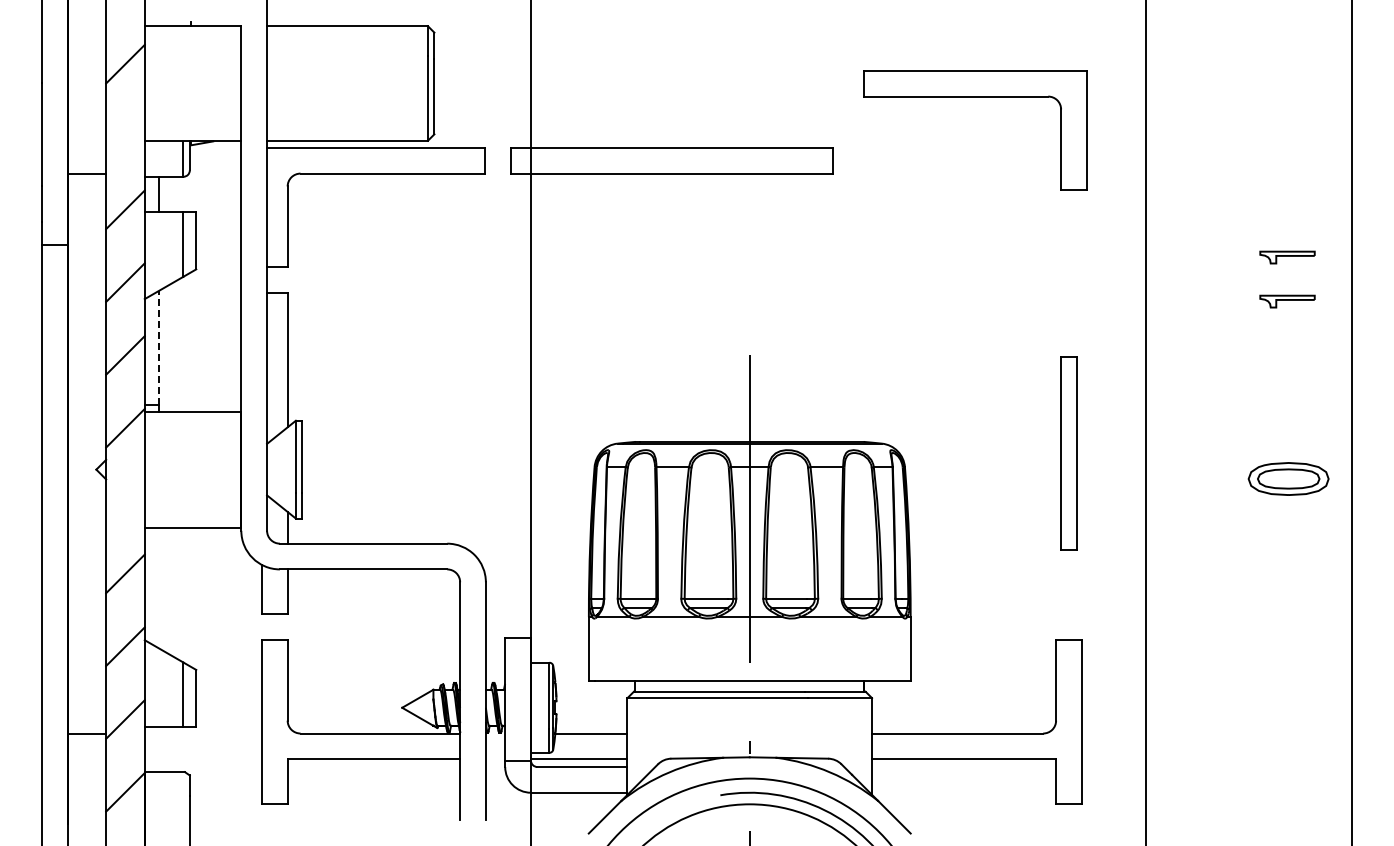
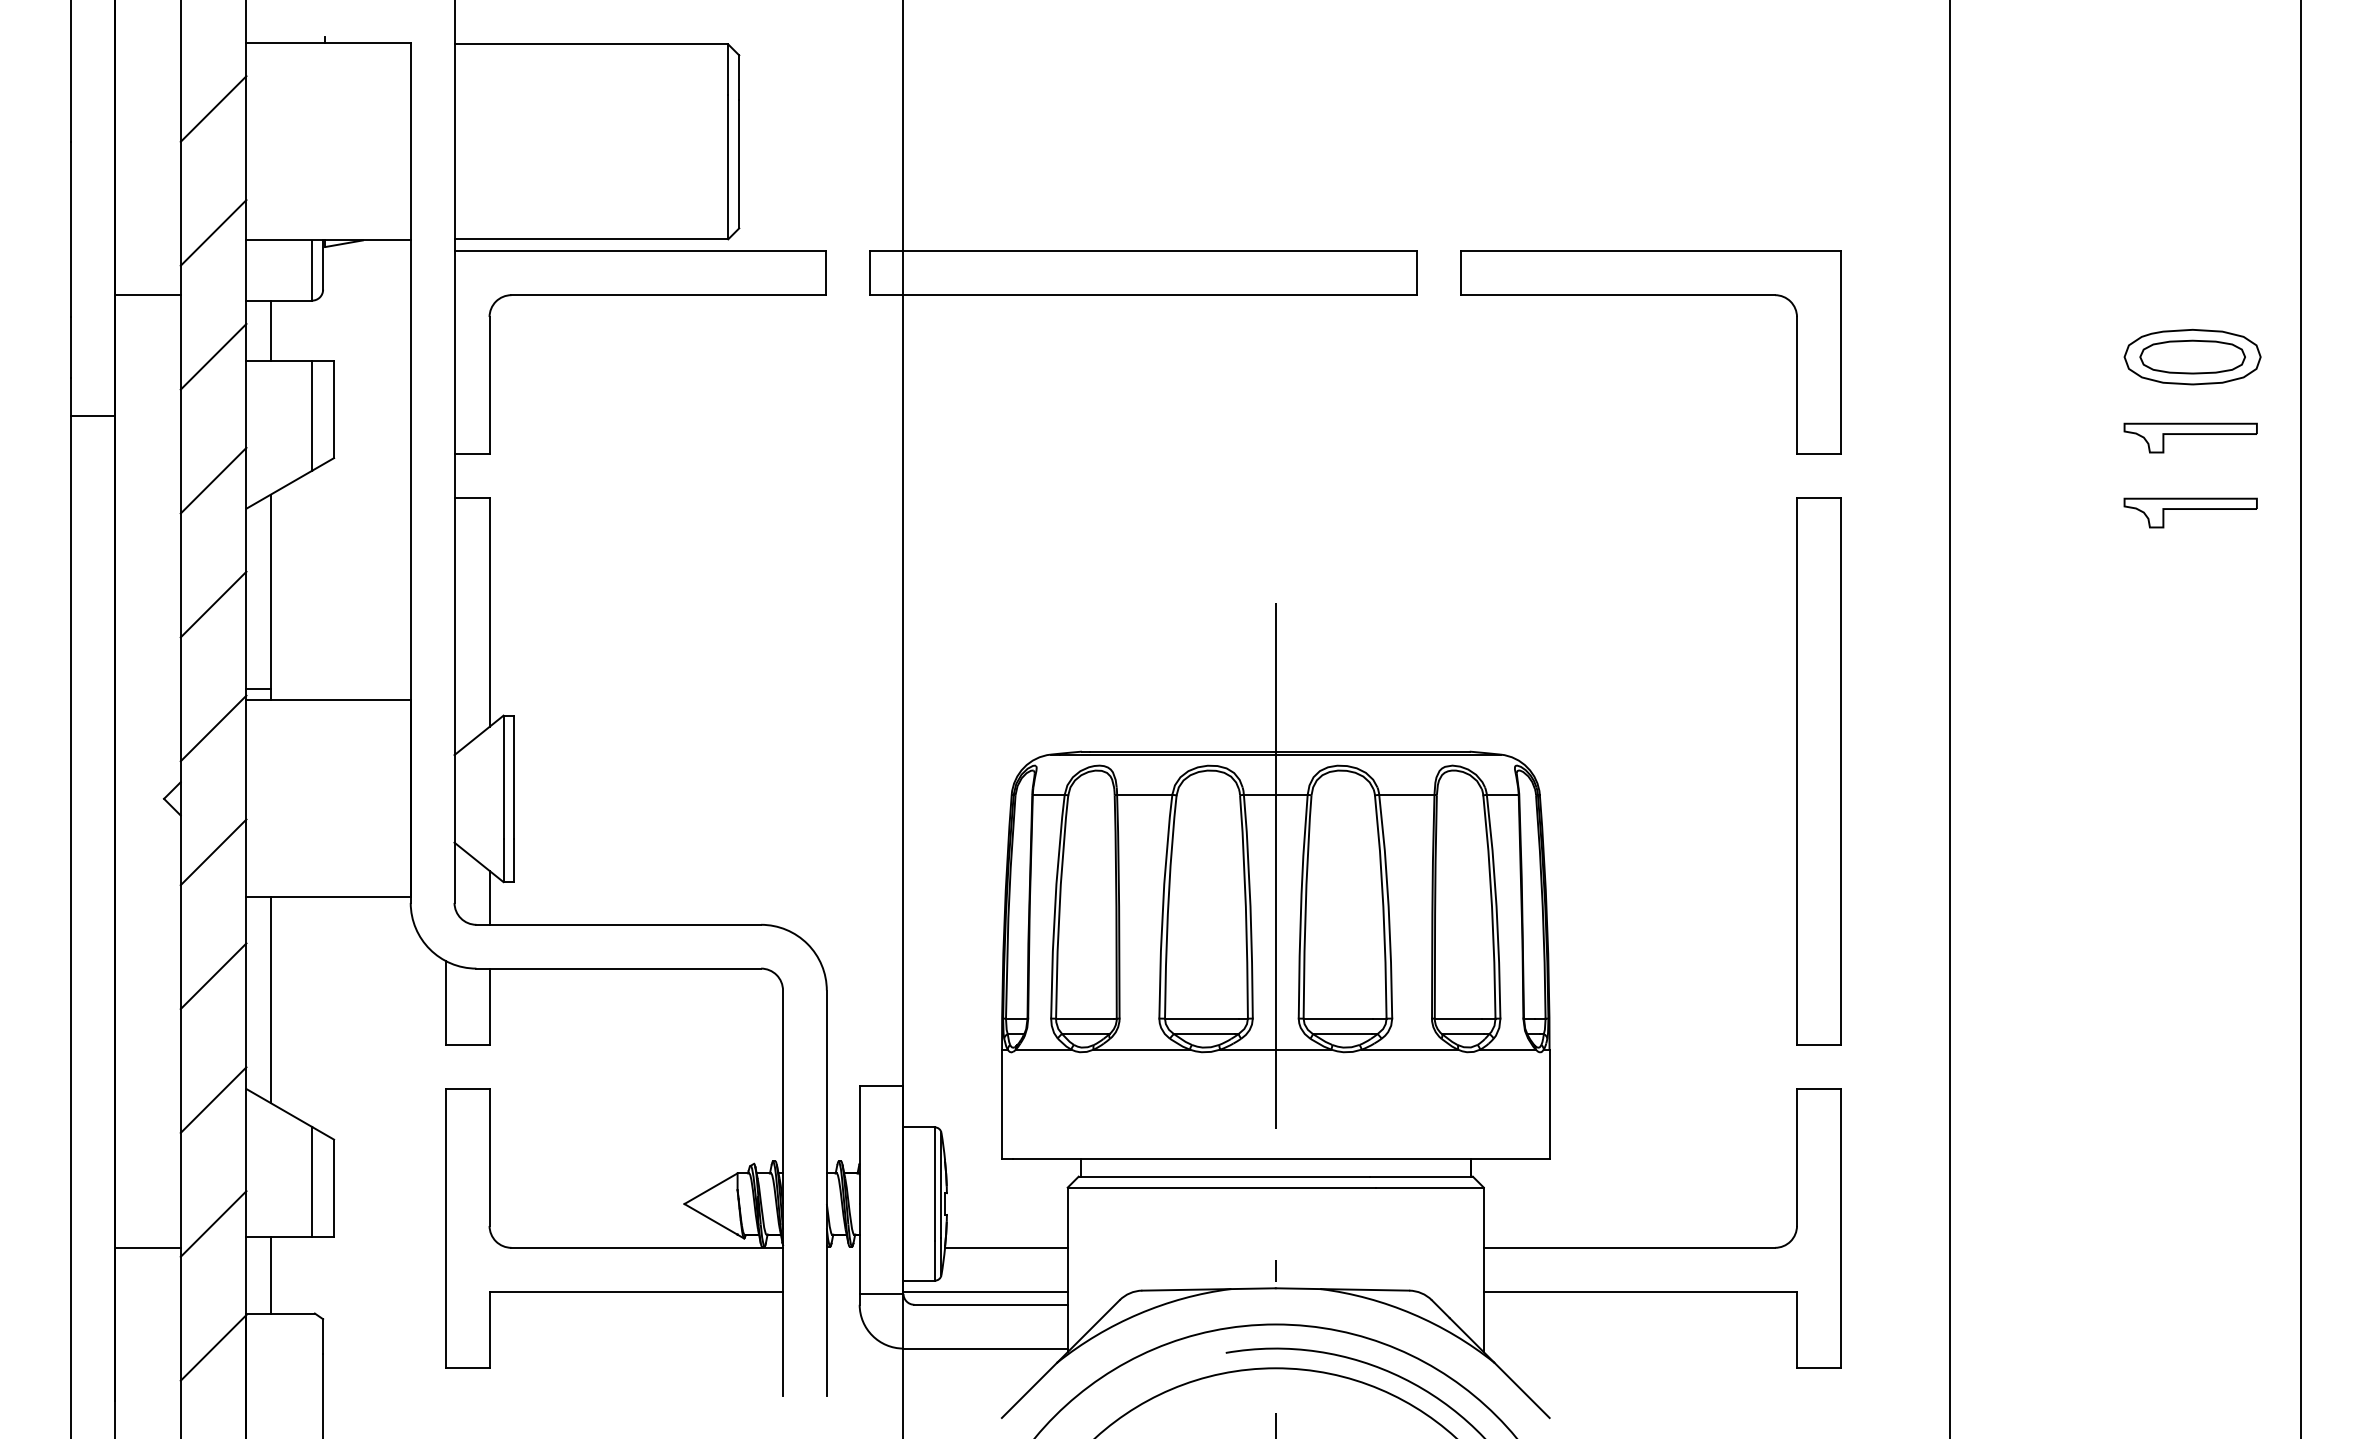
part: (975, 97) -> (1651, 296), moved
line: (125, 136) -> (213, 232), added
part: (1287, 257) -> (2190, 437), size x1.43
part: (1287, 301) -> (2190, 512), size x1.43
line: (158, 347) -> (269, 591), dashed -> solid
part: (1068, 453) -> (1818, 771), size x1.67
part: (1288, 478) -> (2192, 356), moved
line: (125, 500) -> (213, 851), added
line: (158, 587) -> (269, 999), added
line: (158, 749) -> (269, 1275), added

